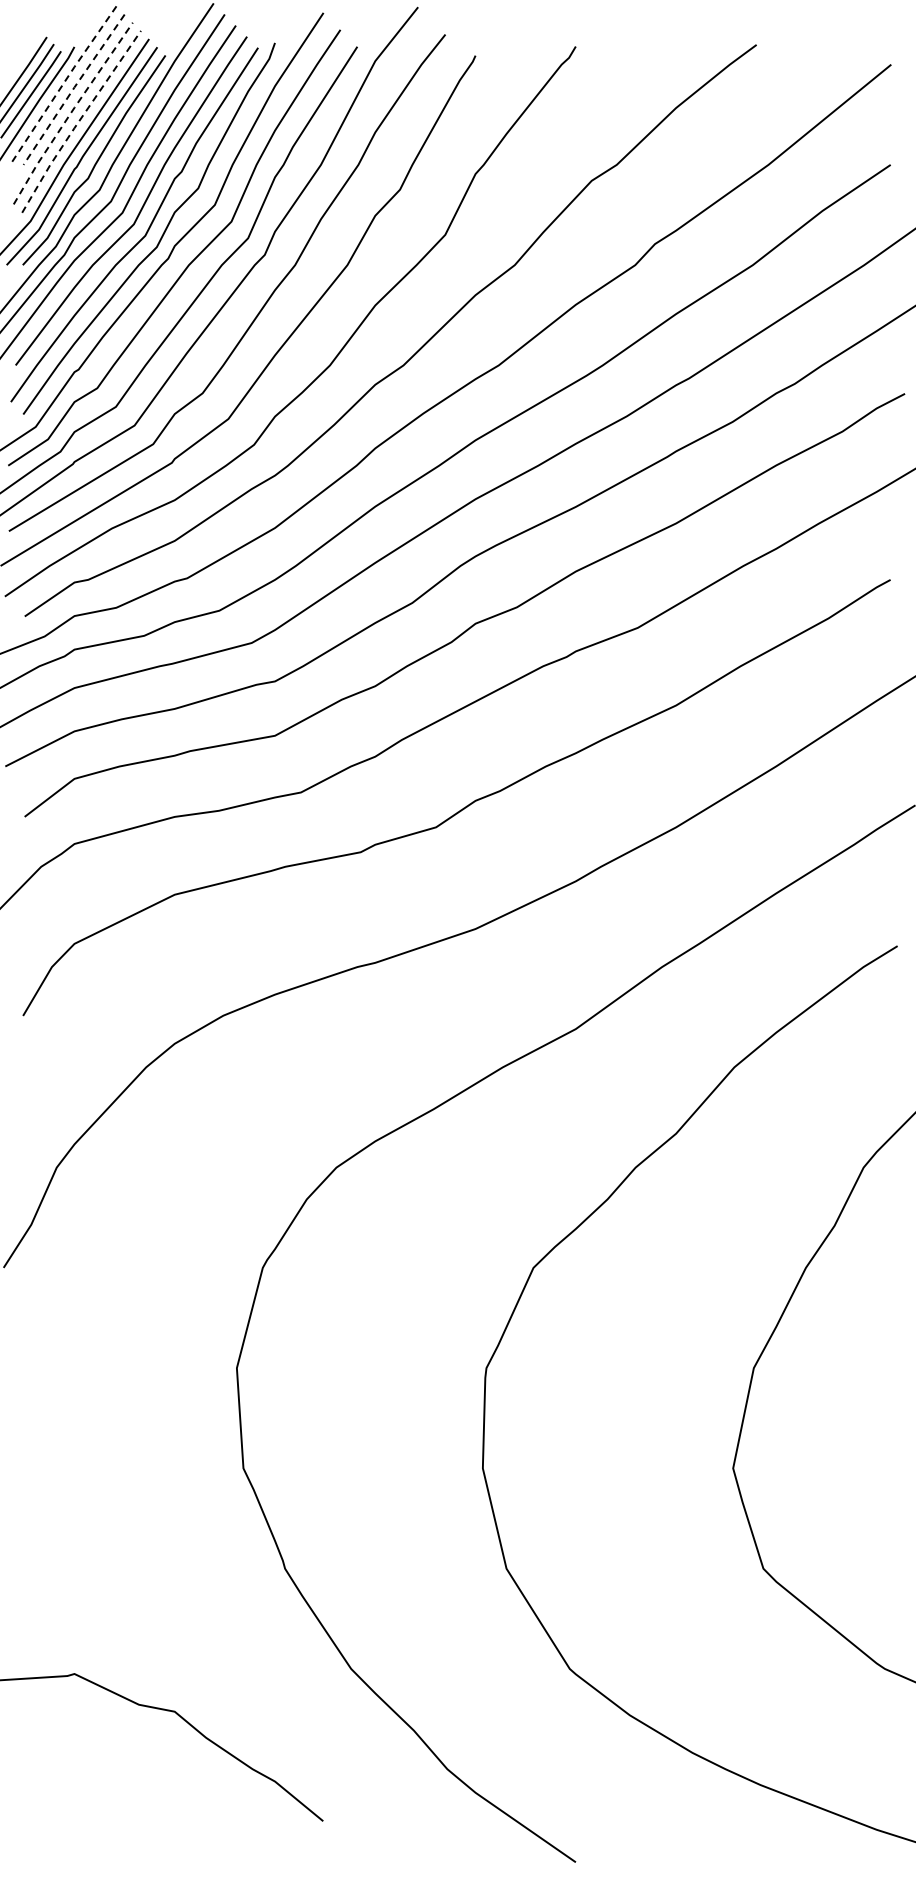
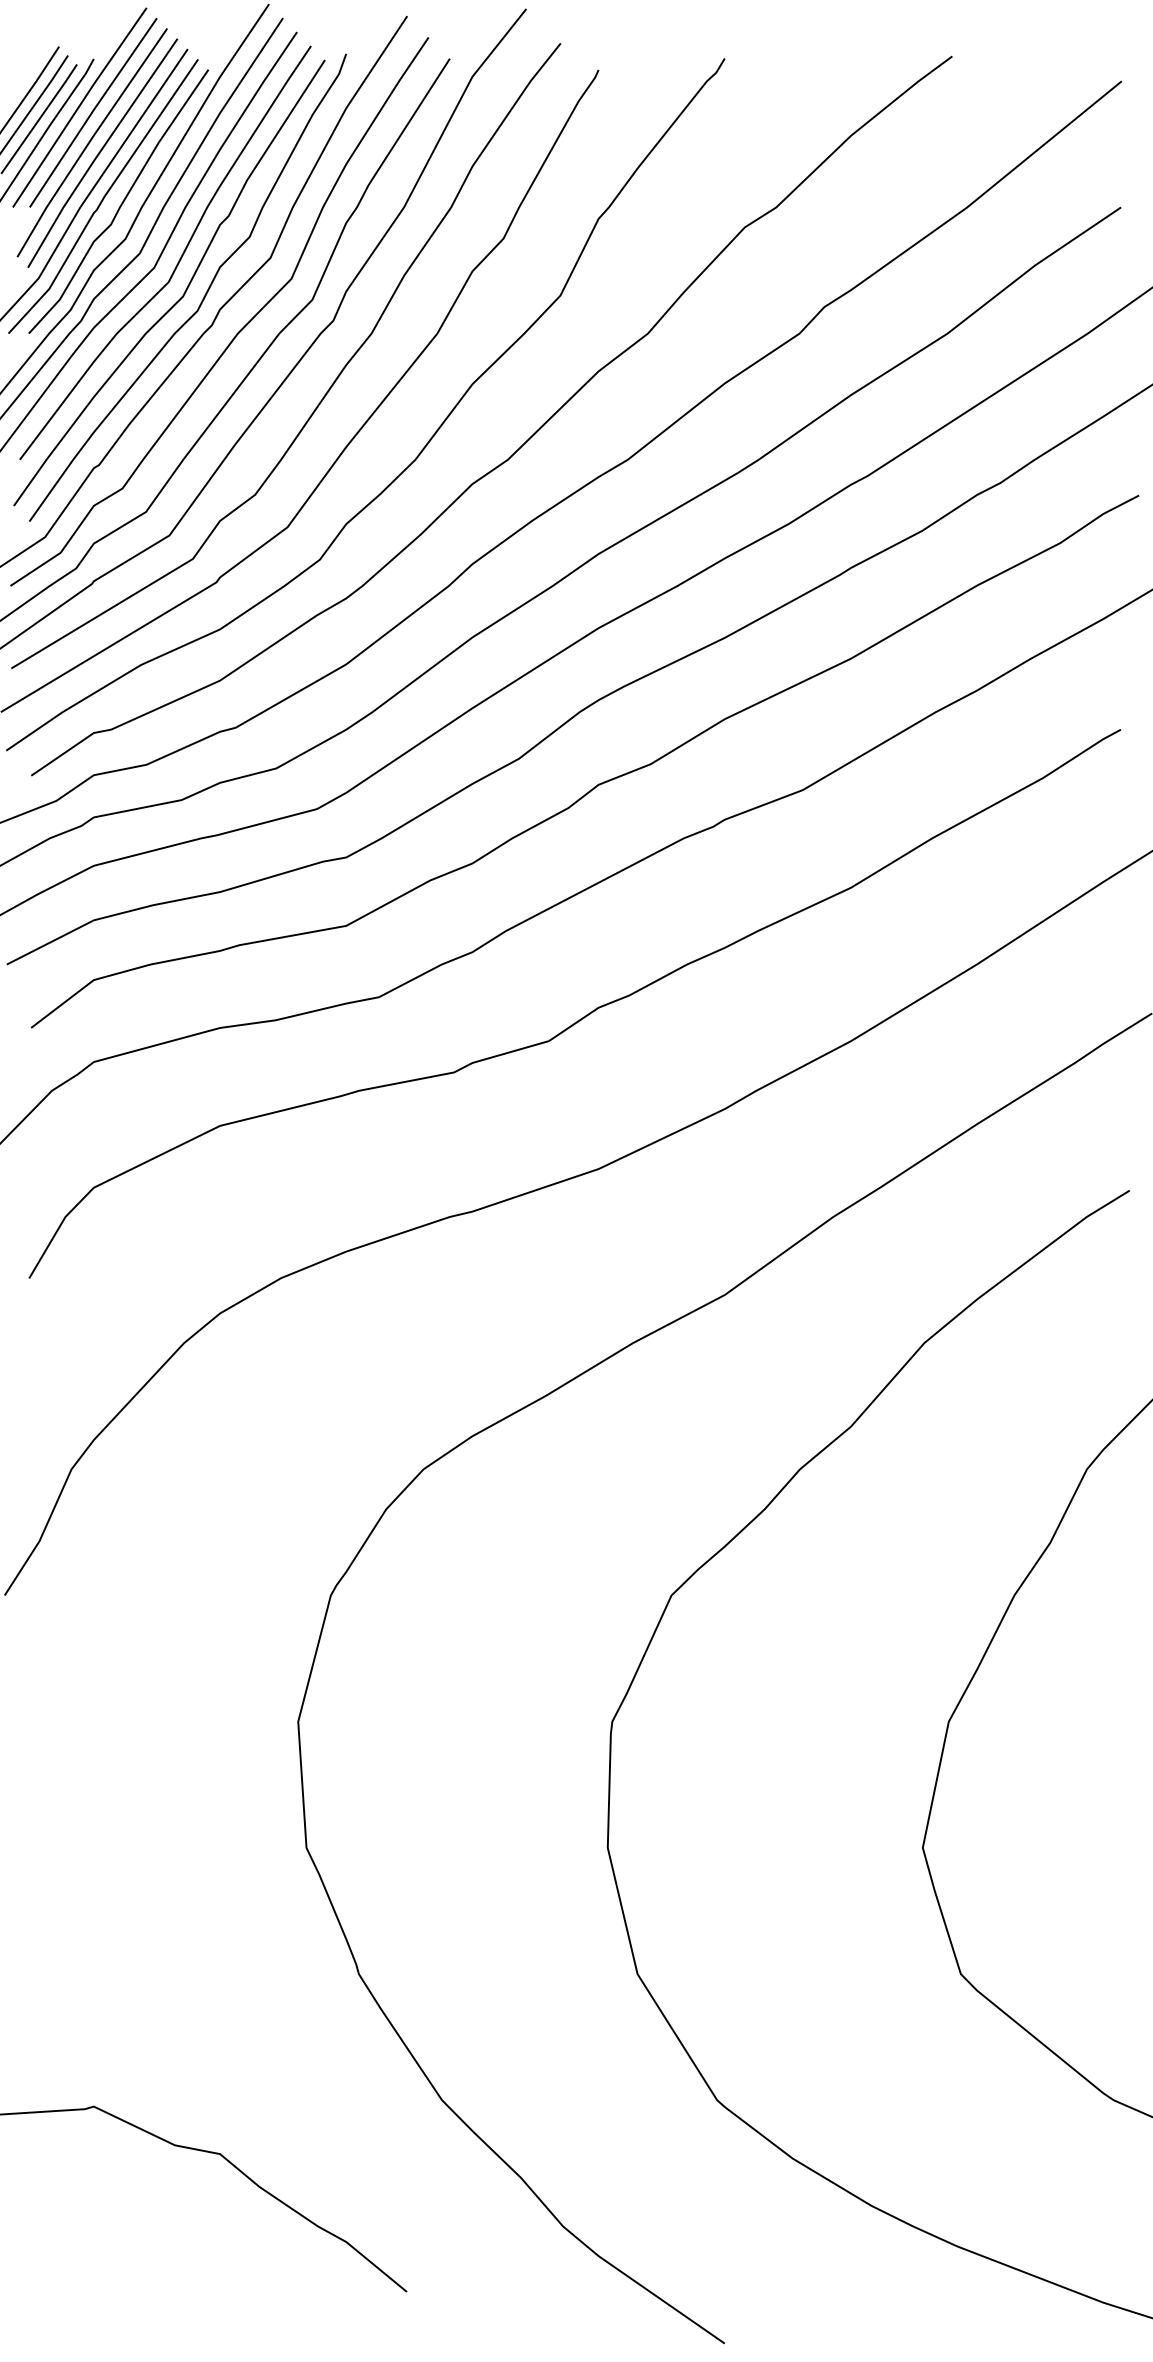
line: (62, 85) -> (78, 107), dashed -> solid
line: (73, 89) -> (92, 112), dashed -> solid
line: (71, 111) -> (90, 140), dashed -> solid
line: (79, 121) -> (100, 152), dashed -> solid

